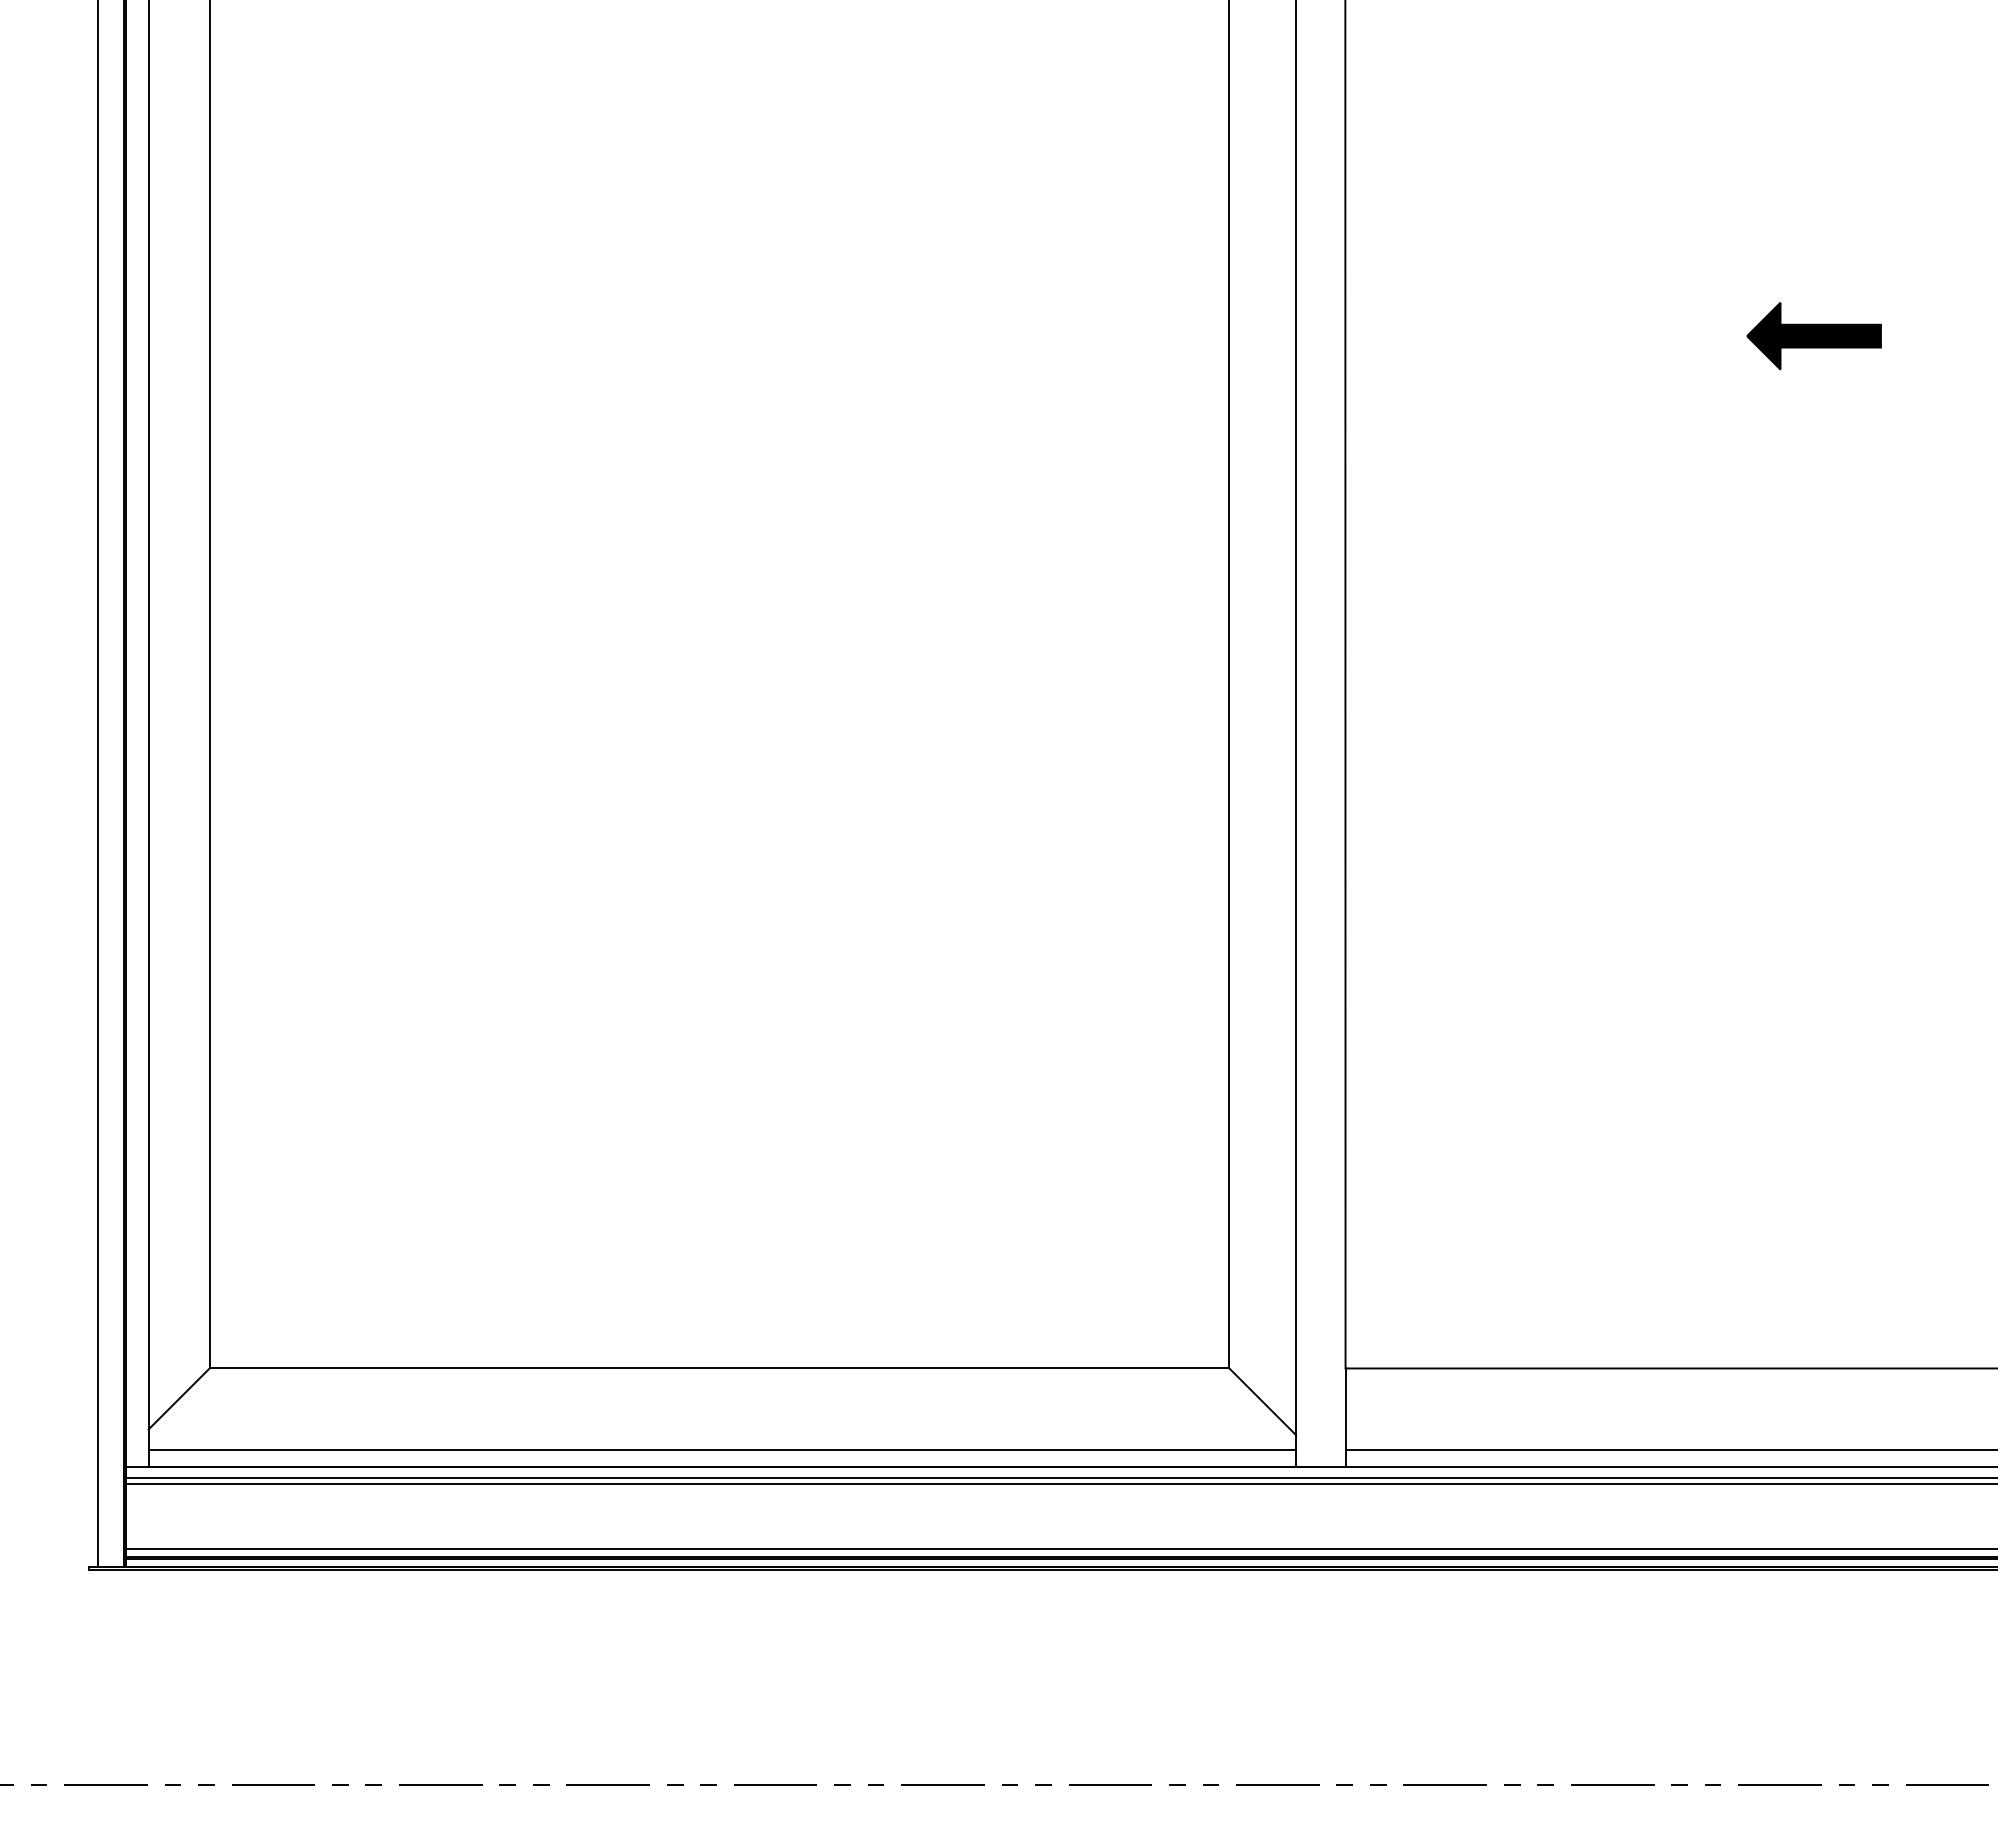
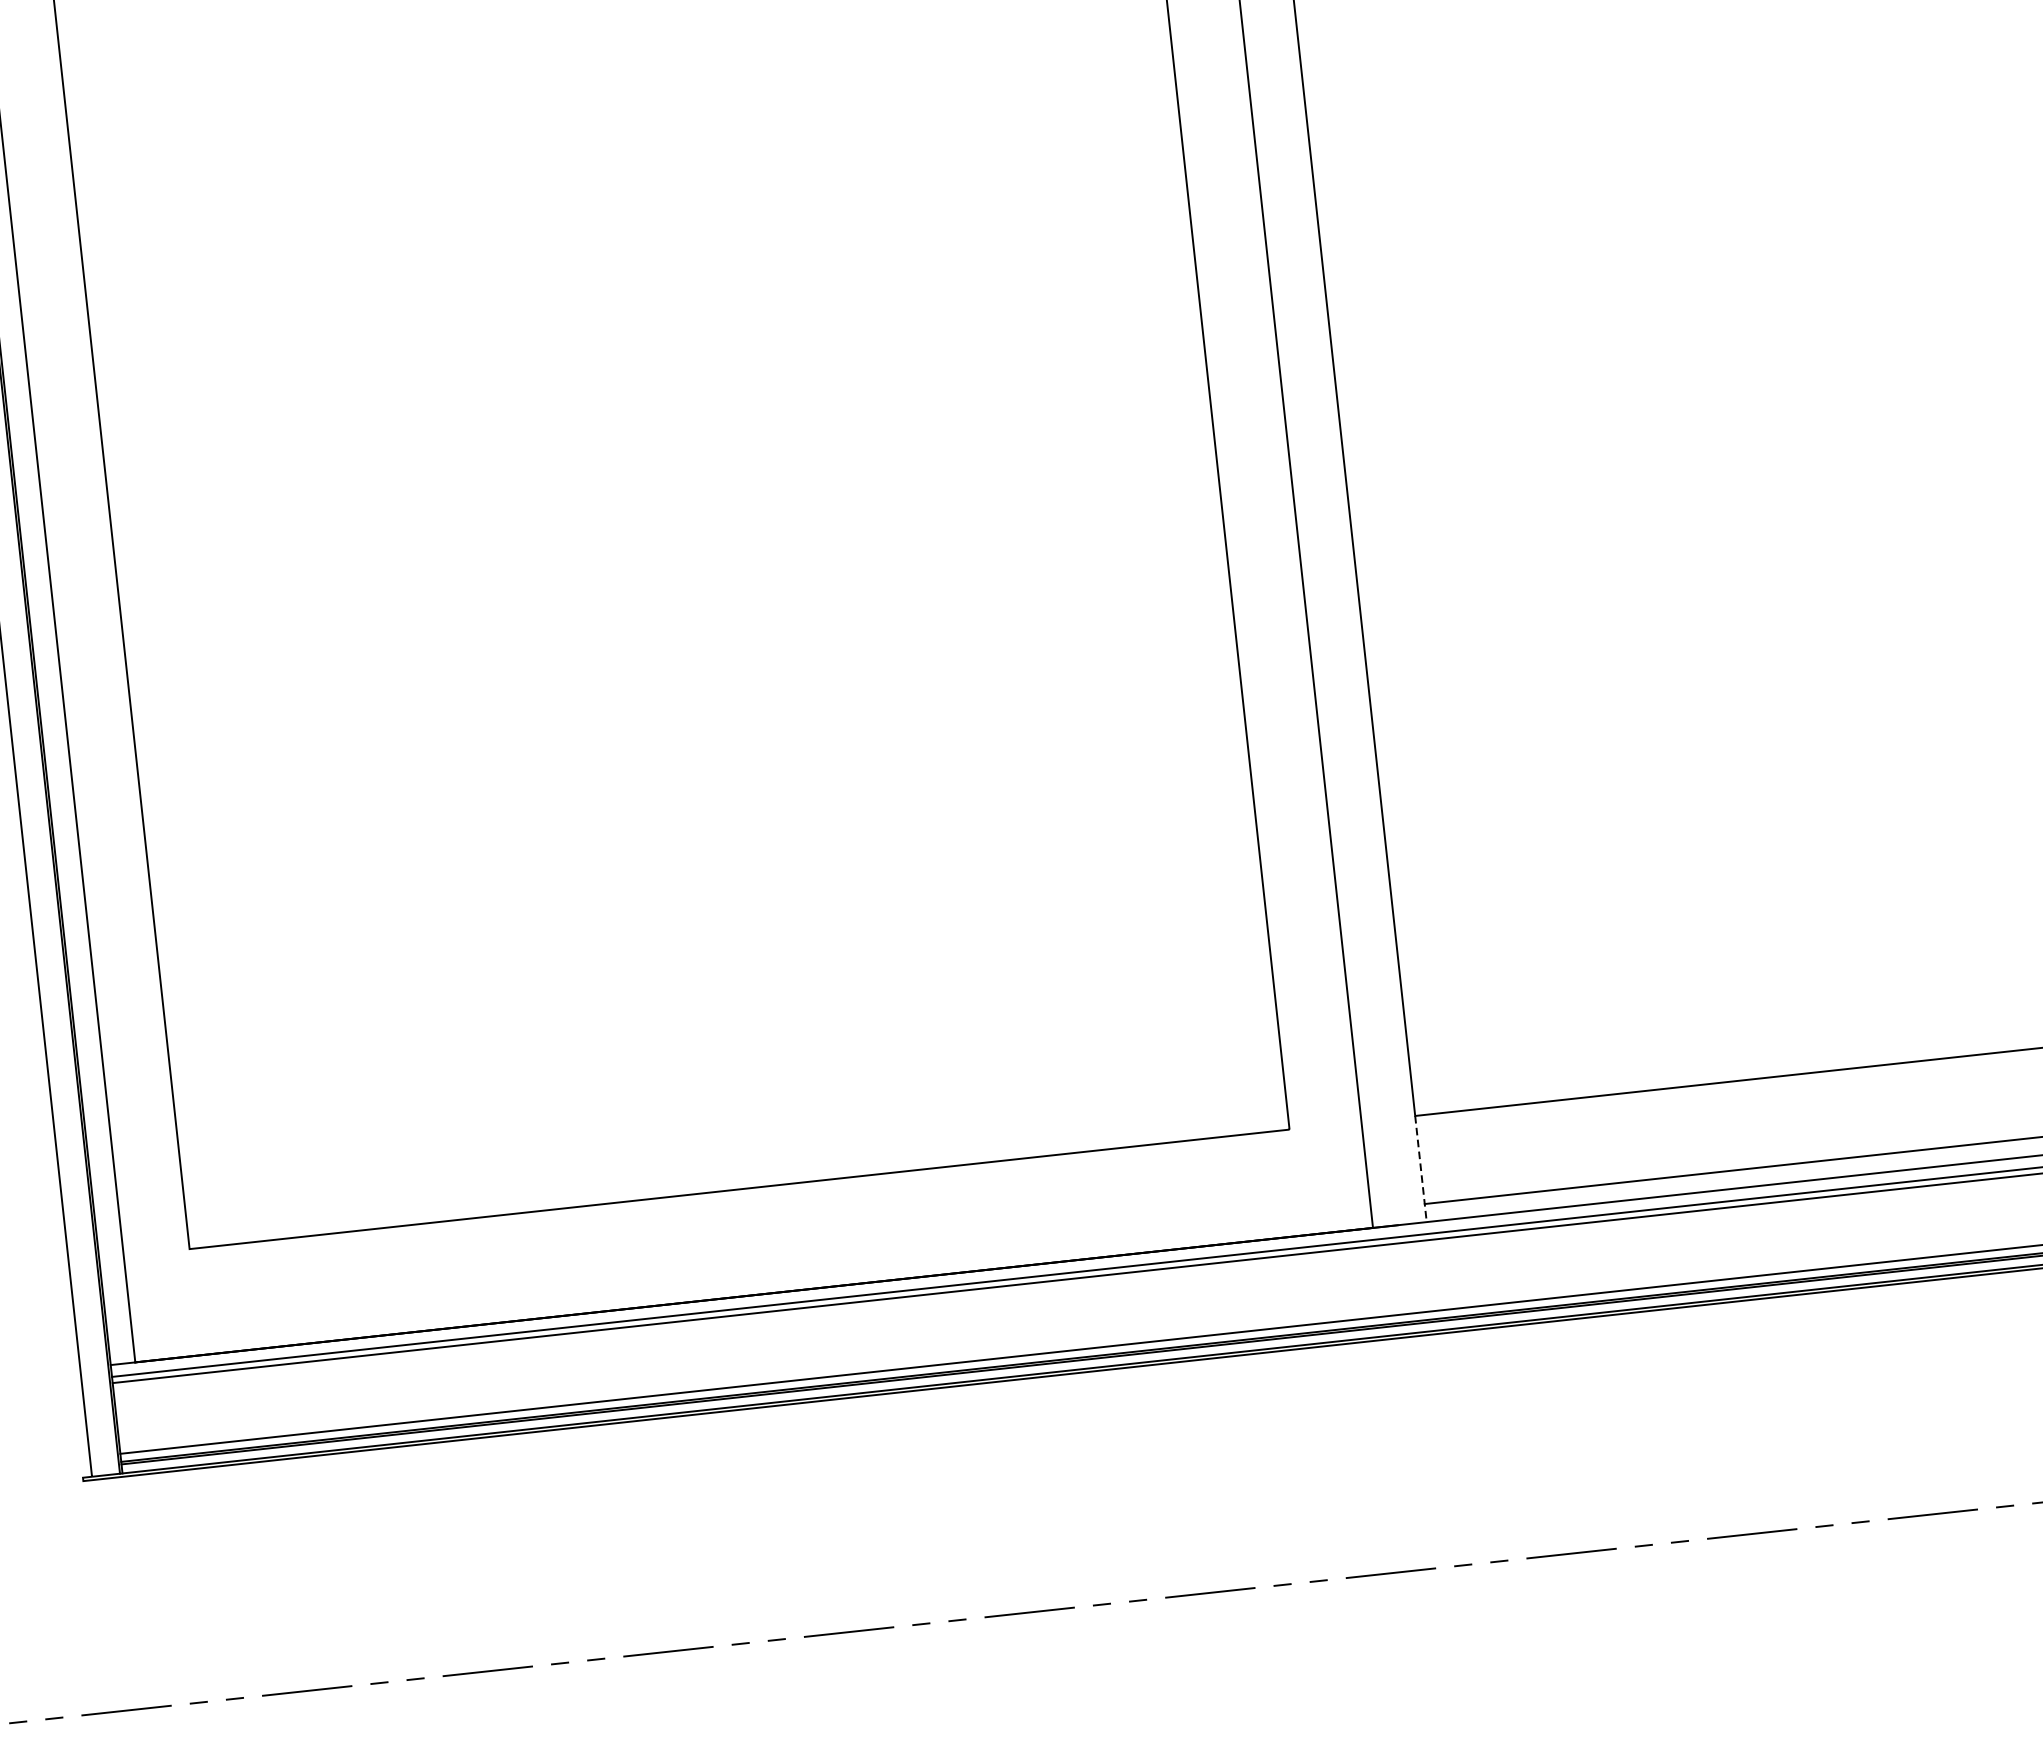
line: (178, 1398) -> (159, 1285), removed
line: (1262, 1401) -> (1329, 1161), removed
line: (1345, 1418) -> (1421, 1169), solid -> dashed
line: (721, 1450) -> (751, 1277), removed

